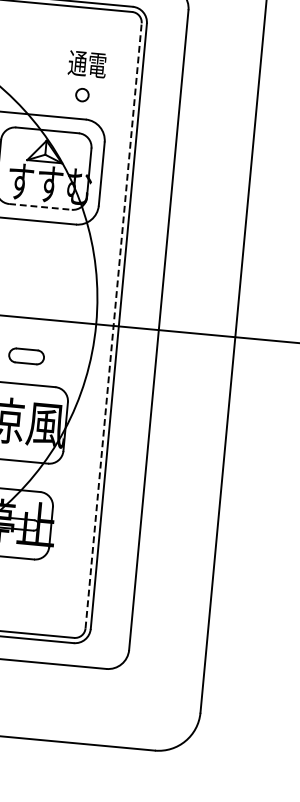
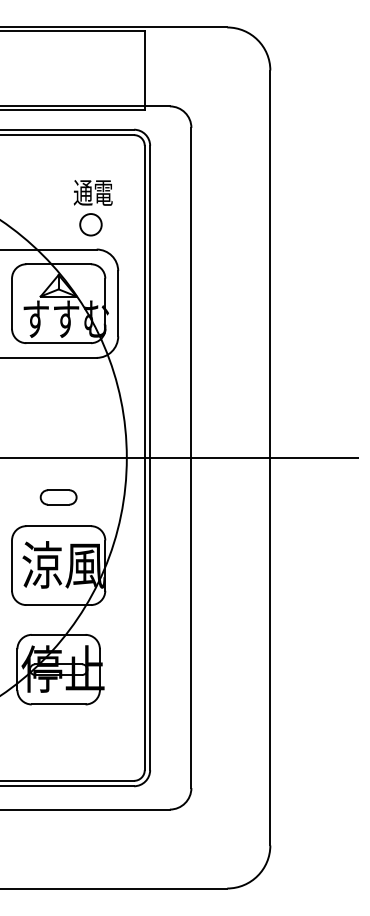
circle: (82, 94) -> (90, 224), size x1.67
line: (41, 207) -> (59, 343), dashed -> solid
line: (113, 325) -> (144, 457), dashed -> solid

